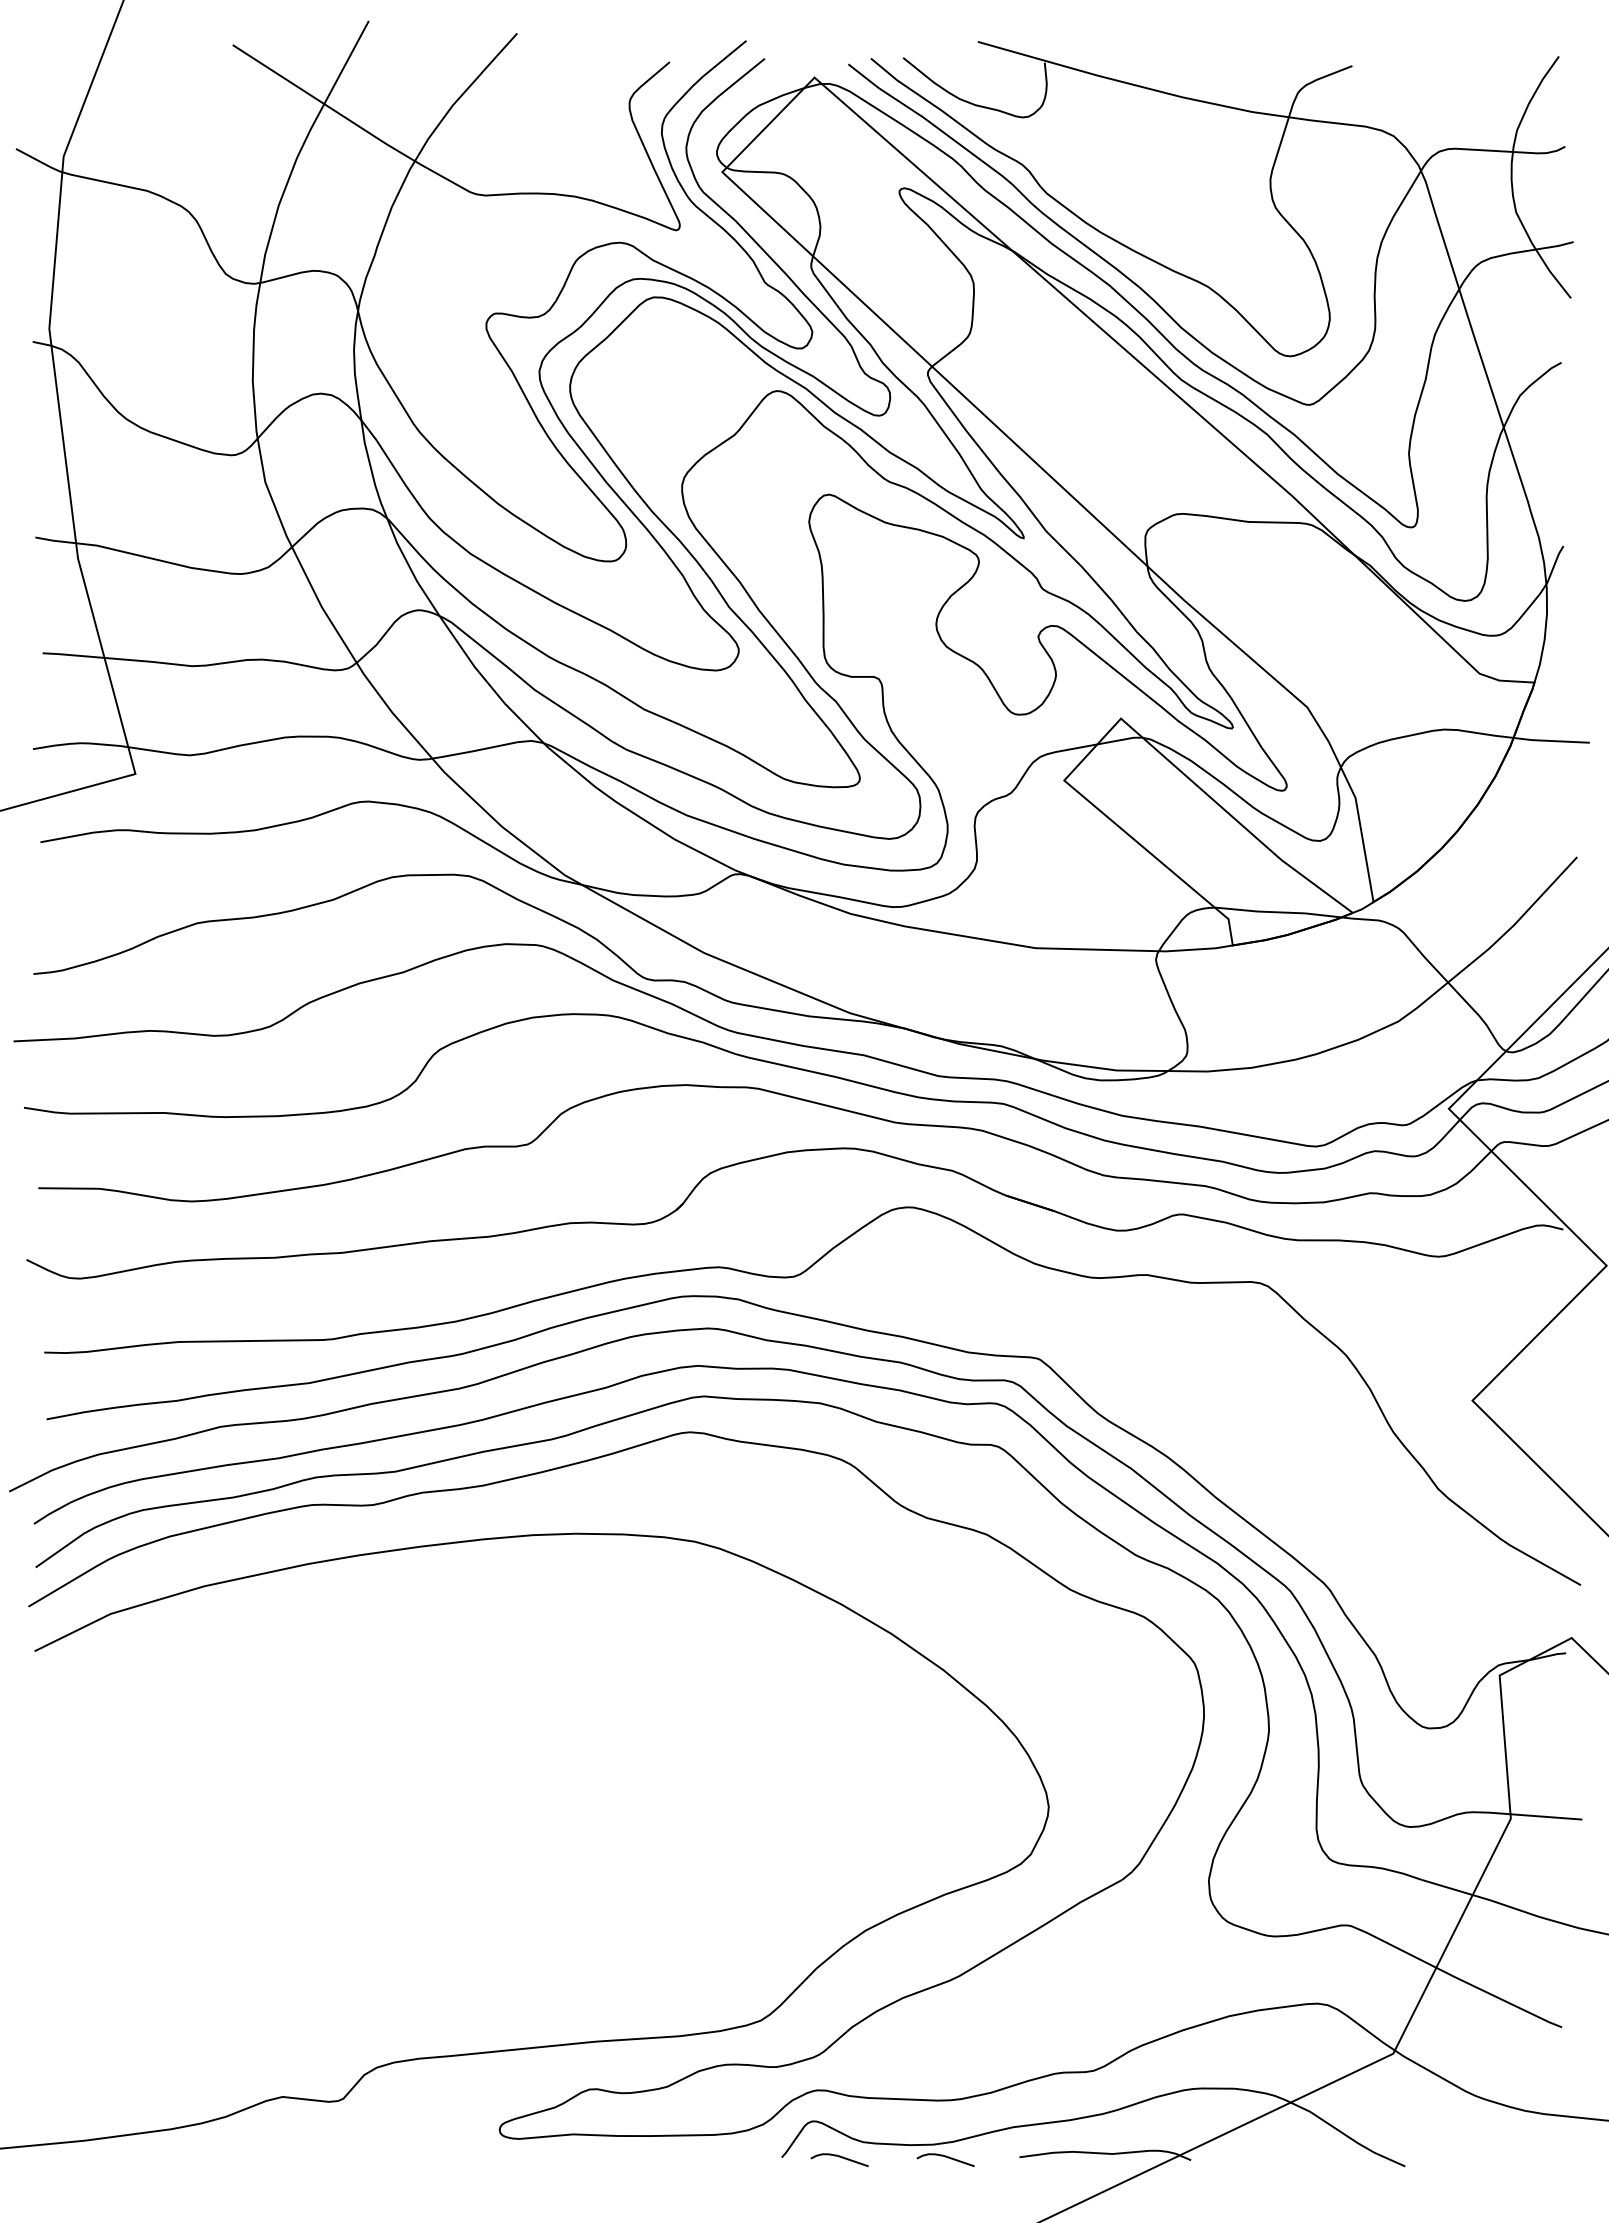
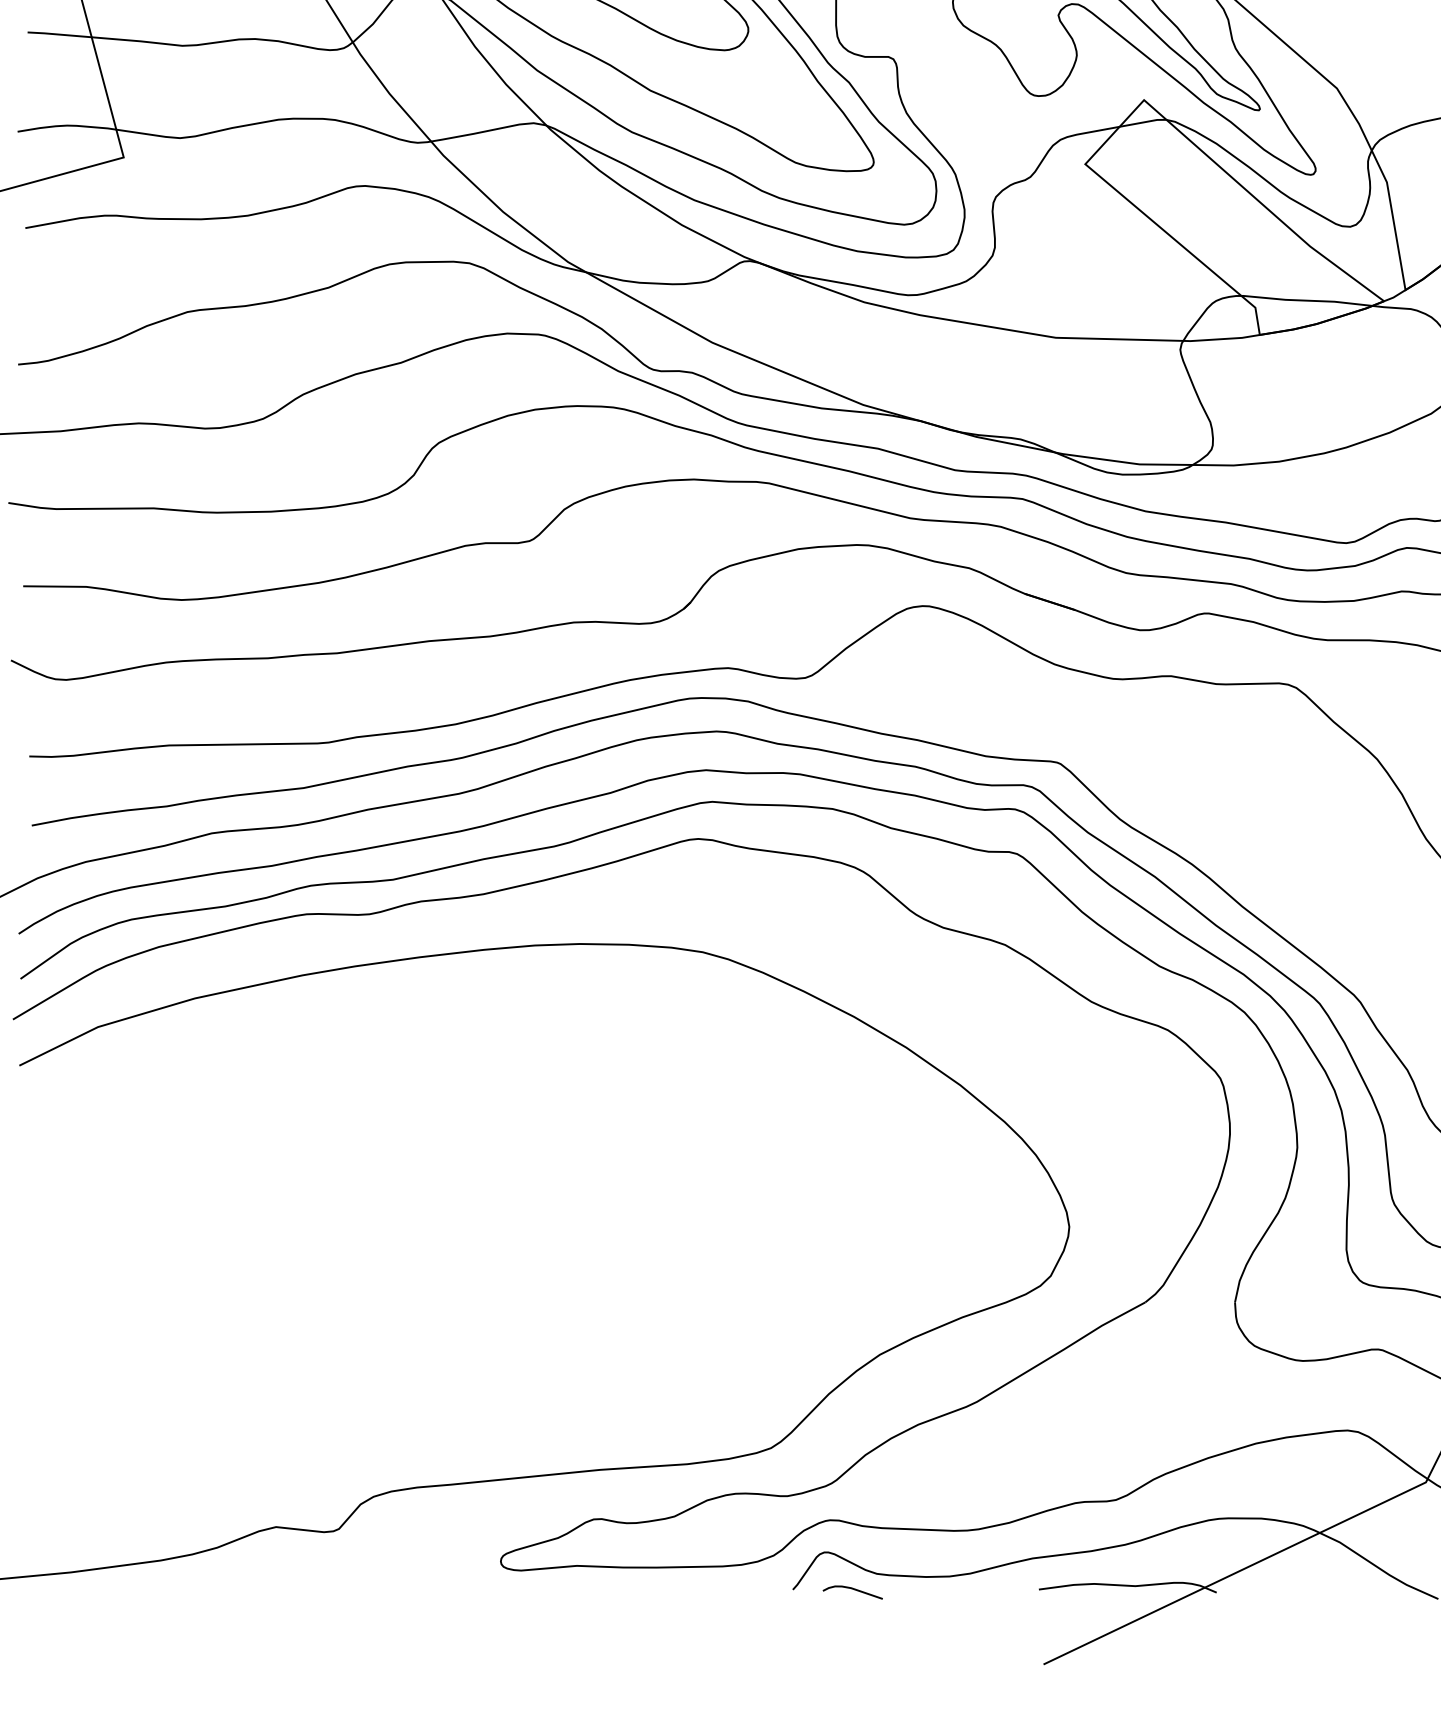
curve: (945, 2157) -> (962, 1589), removed

